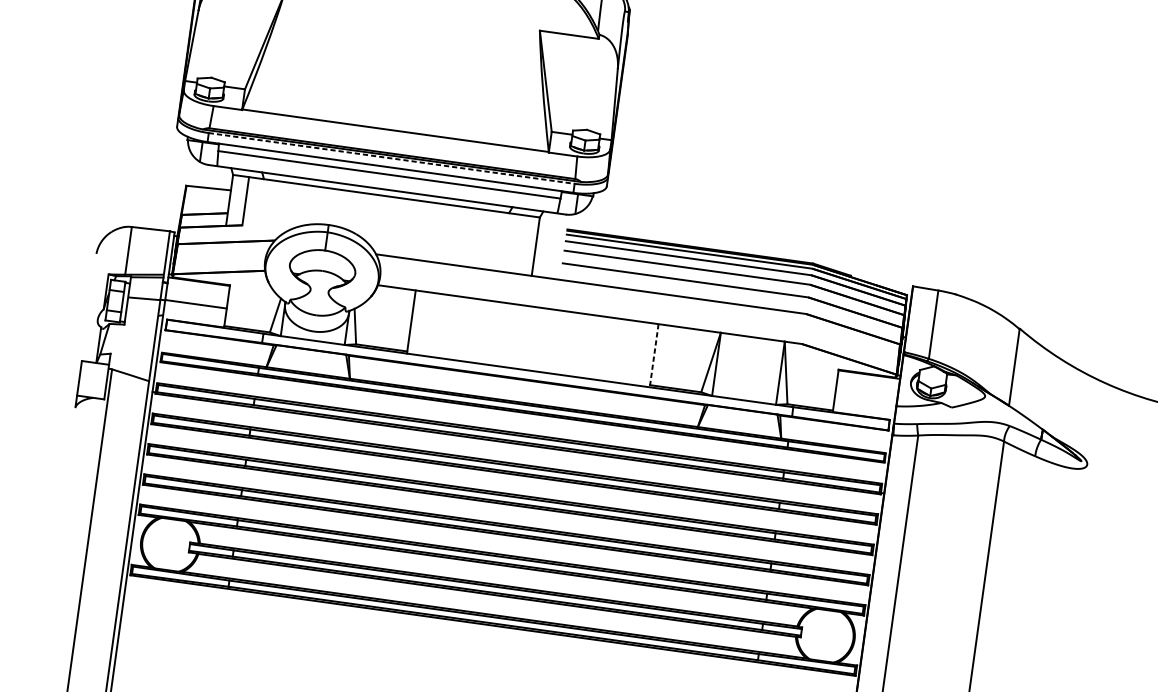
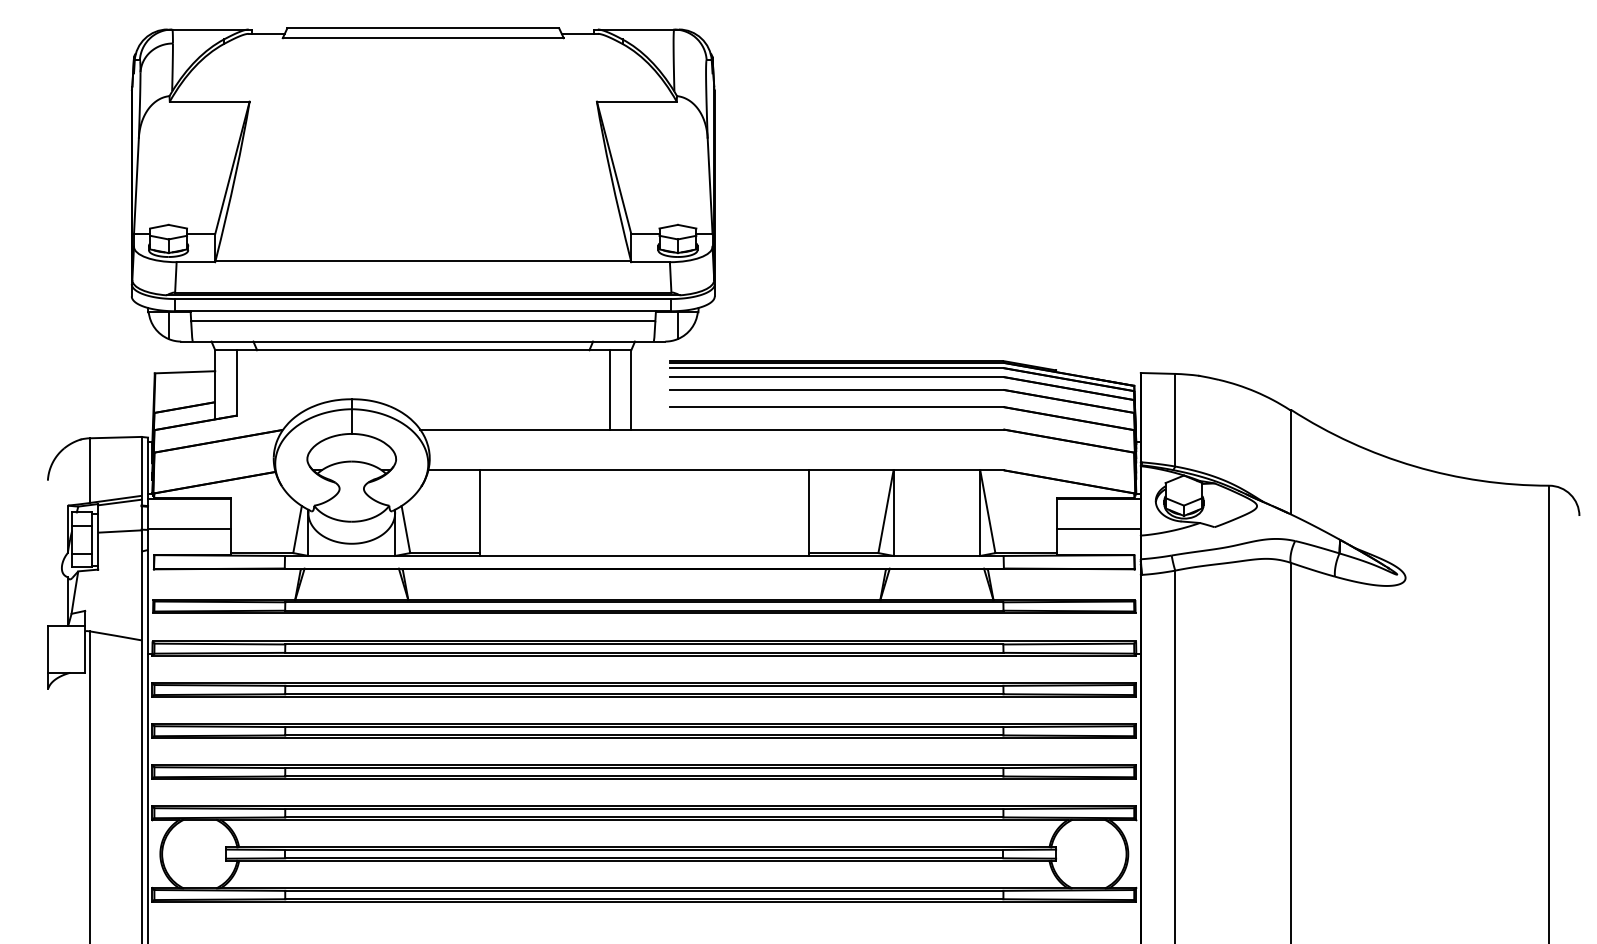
line: (391, 158) -> (423, 299), dashed -> solid
line: (519, 244) -> (609, 389), added
line: (654, 356) -> (809, 513), dashed -> solid
line: (865, 397) -> (1098, 529), added

